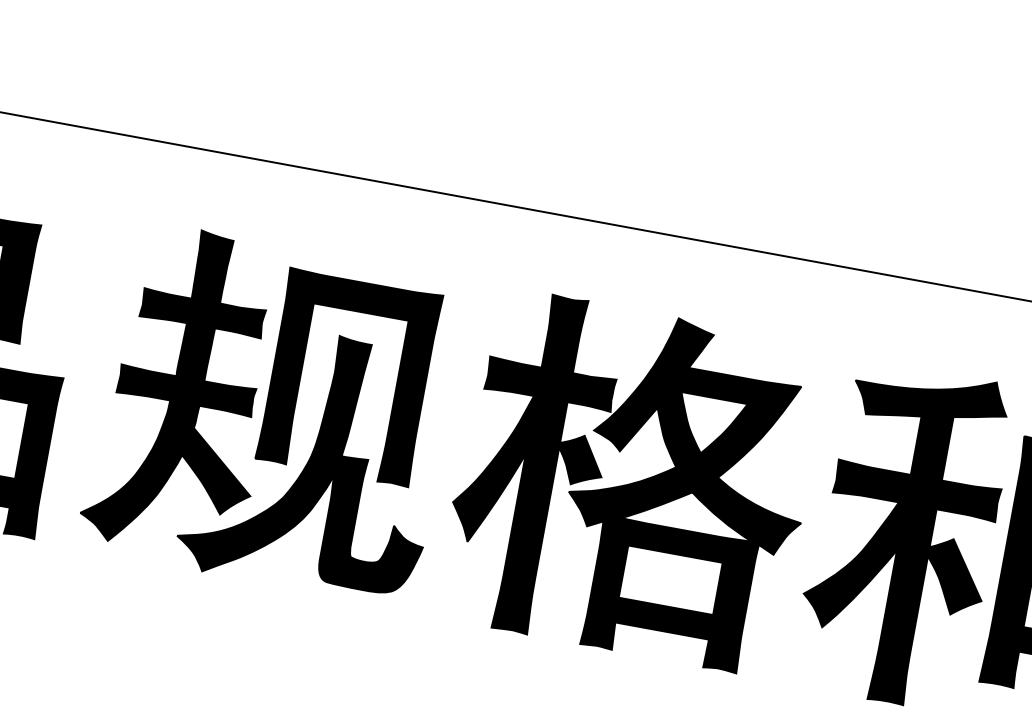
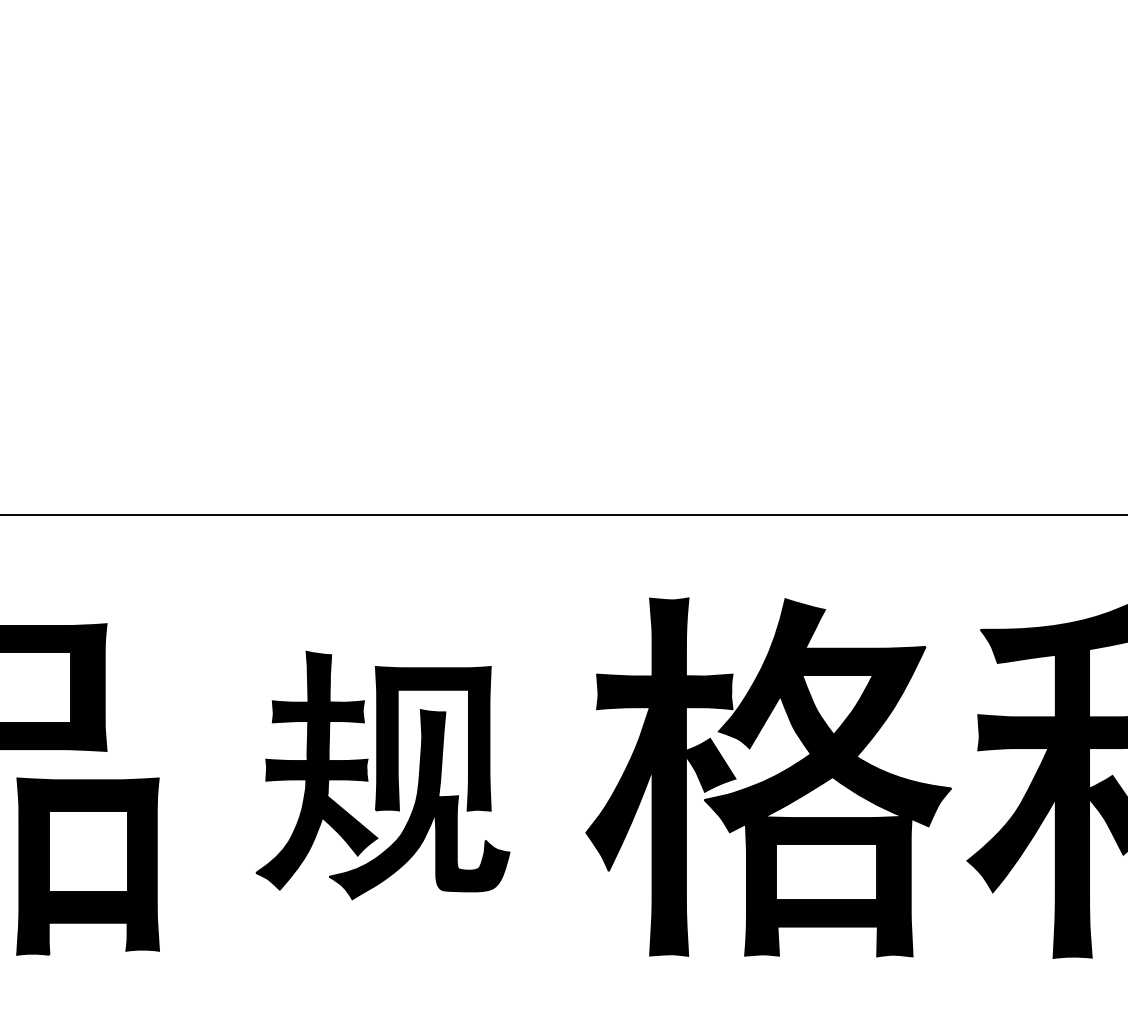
part: (272, 413) -> (382, 775), size x0.7

